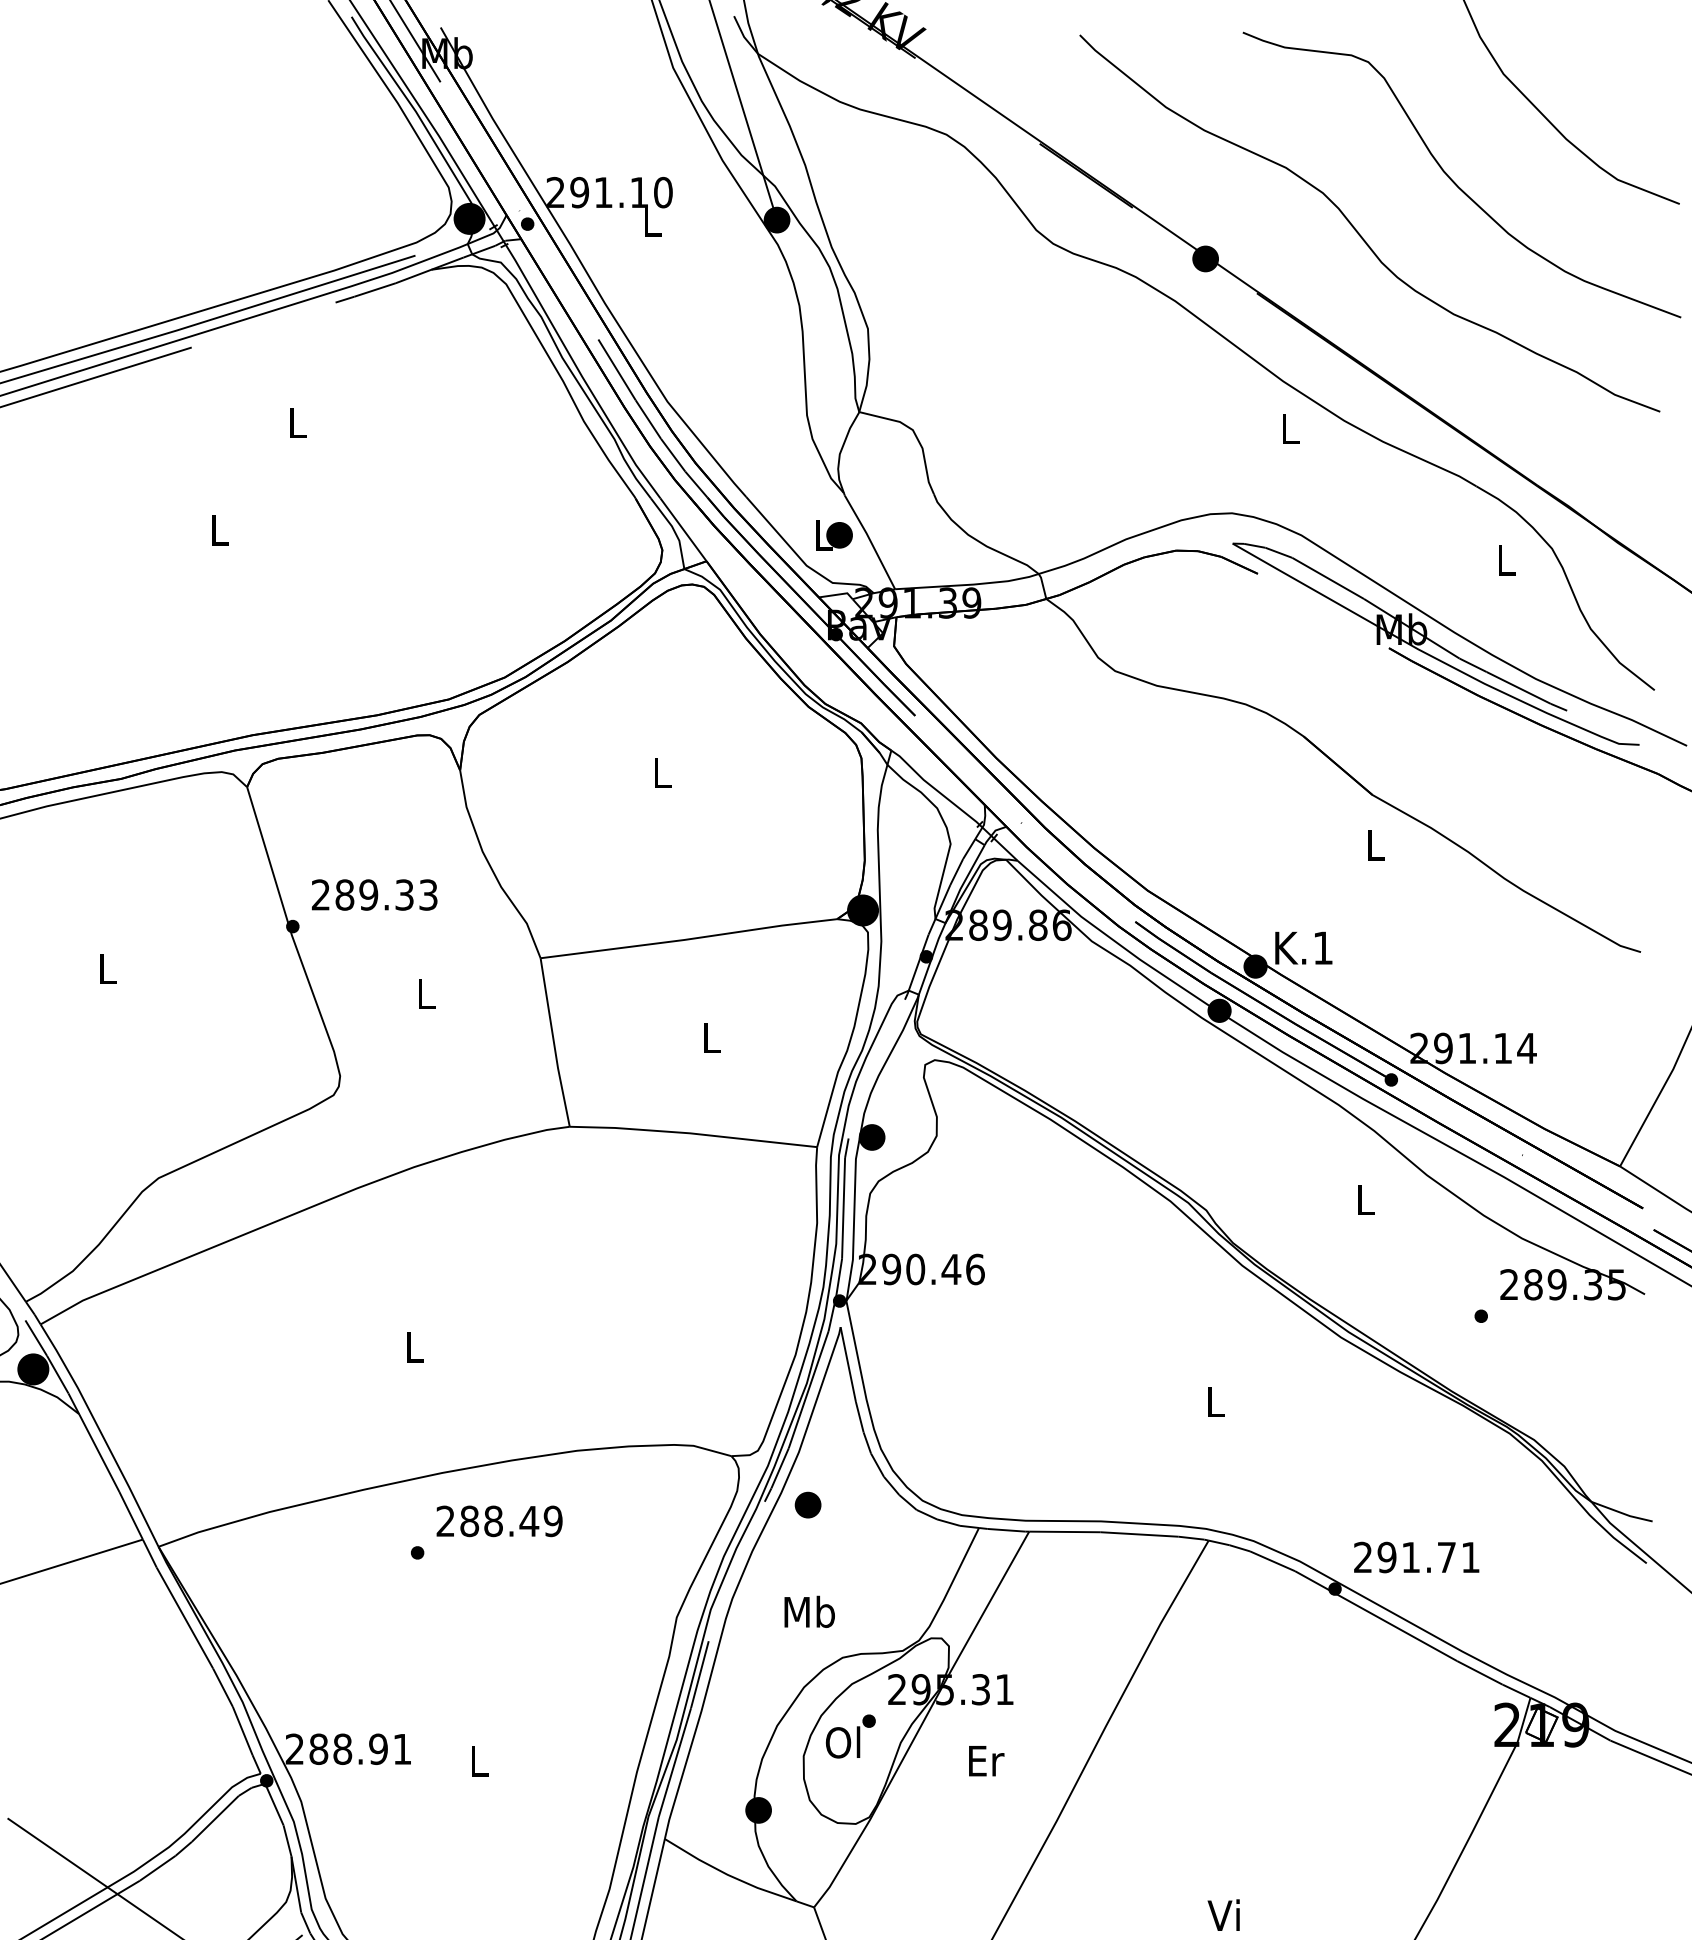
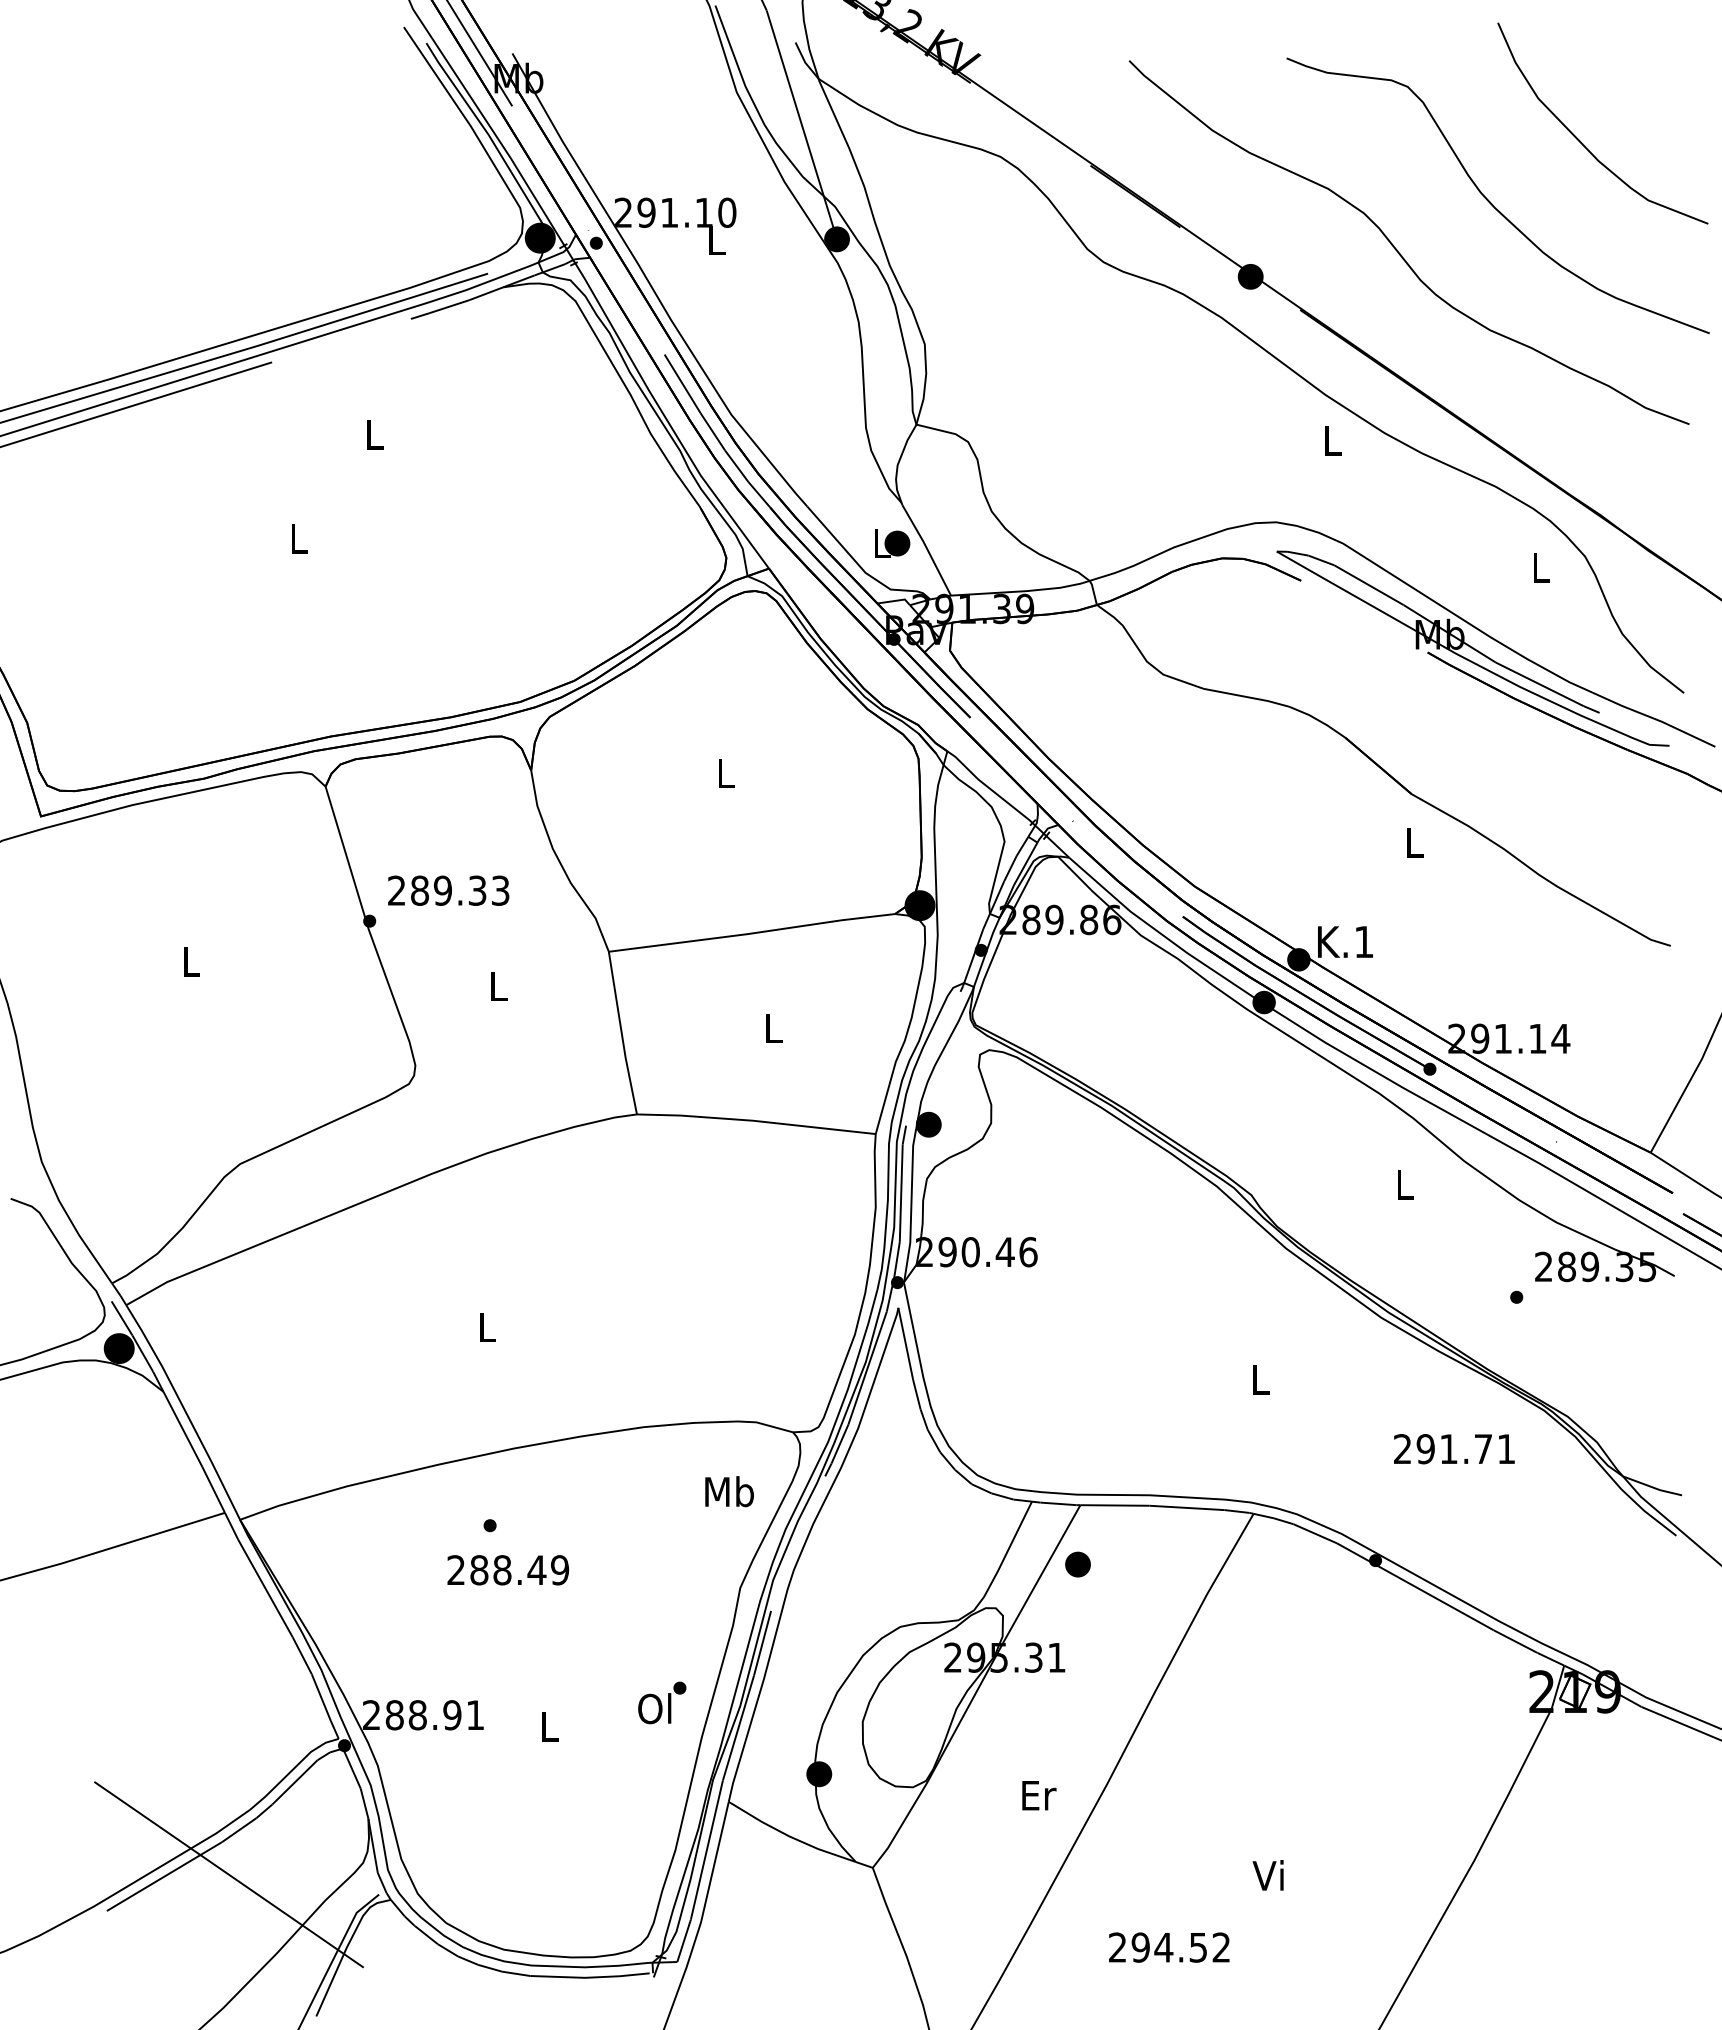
part: (807, 1505) -> (1077, 1564), moved
text: (499, 1521) -> (508, 1570), moved
text: (1416, 1557) -> (1454, 1449), moved
text: (809, 1611) -> (729, 1491), moved
text: (851, 1736) -> (662, 1702), moved
text: (986, 1760) -> (1039, 1795), moved

